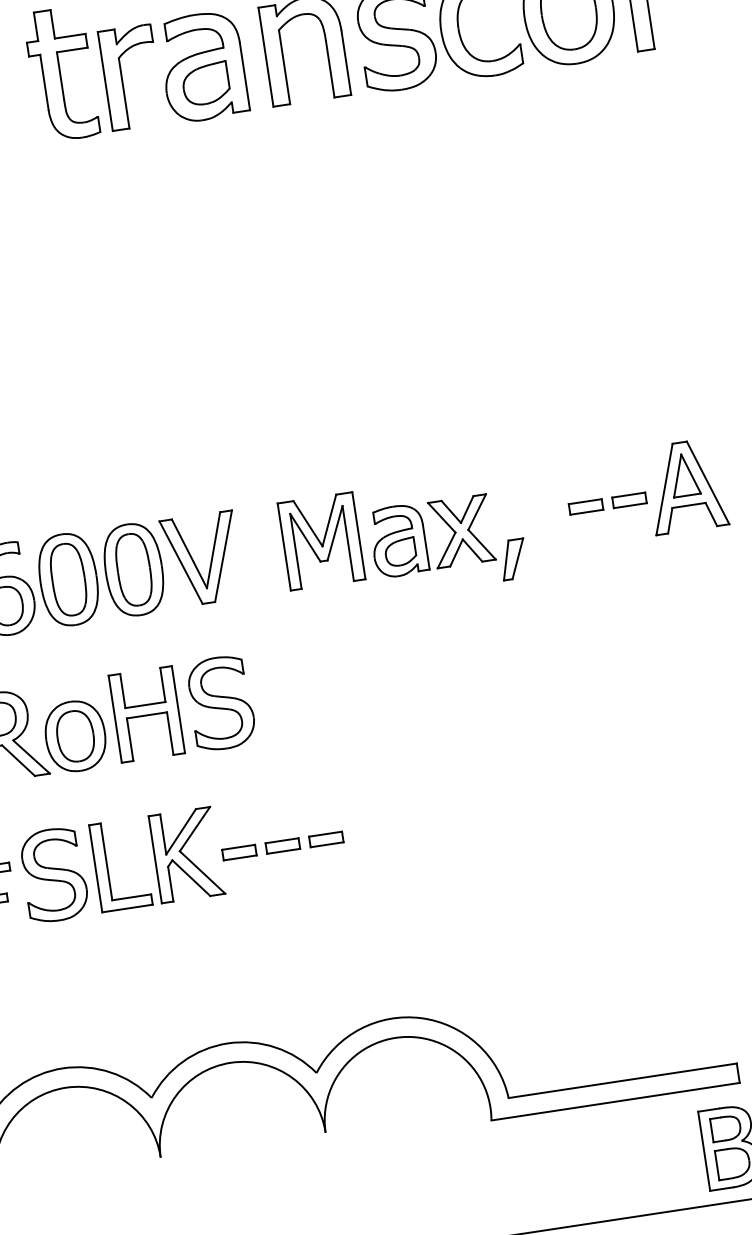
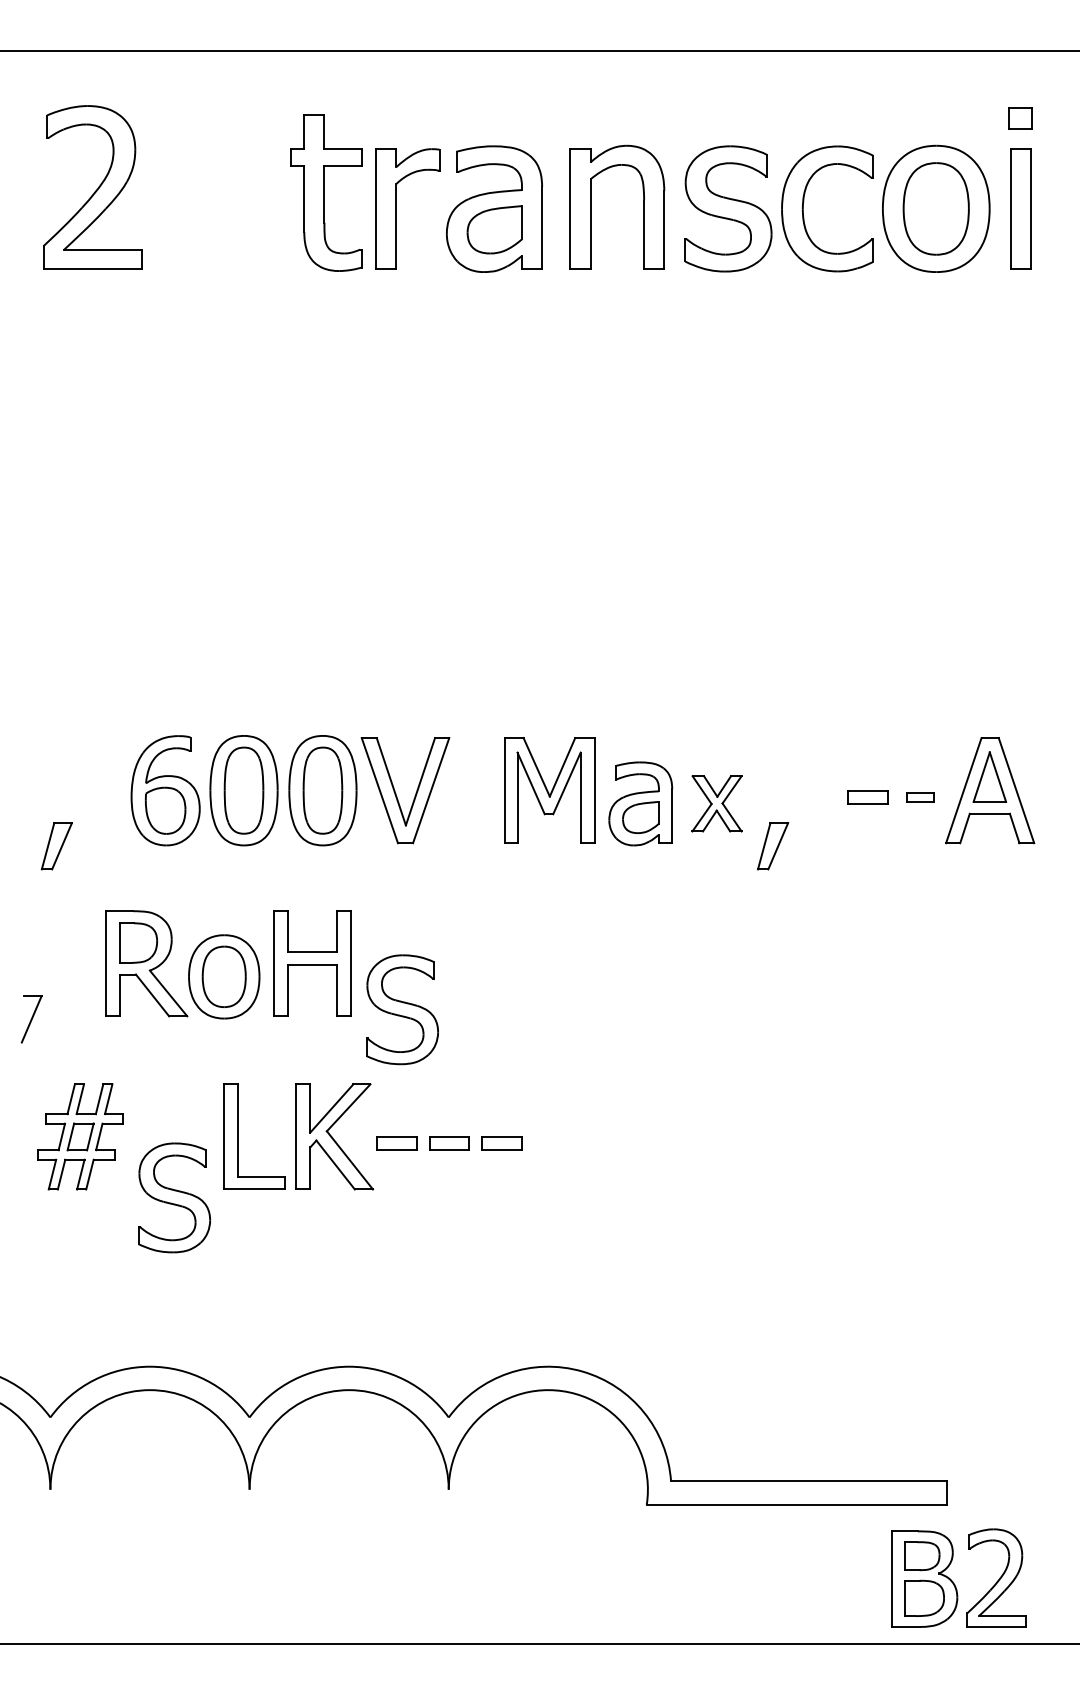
part: (629, 500) -> (920, 797), size x0.7
part: (461, 531) -> (716, 803), size x0.7
part: (221, 702) -> (402, 1009), moved
part: (54, 874) -> (174, 1197), moved

